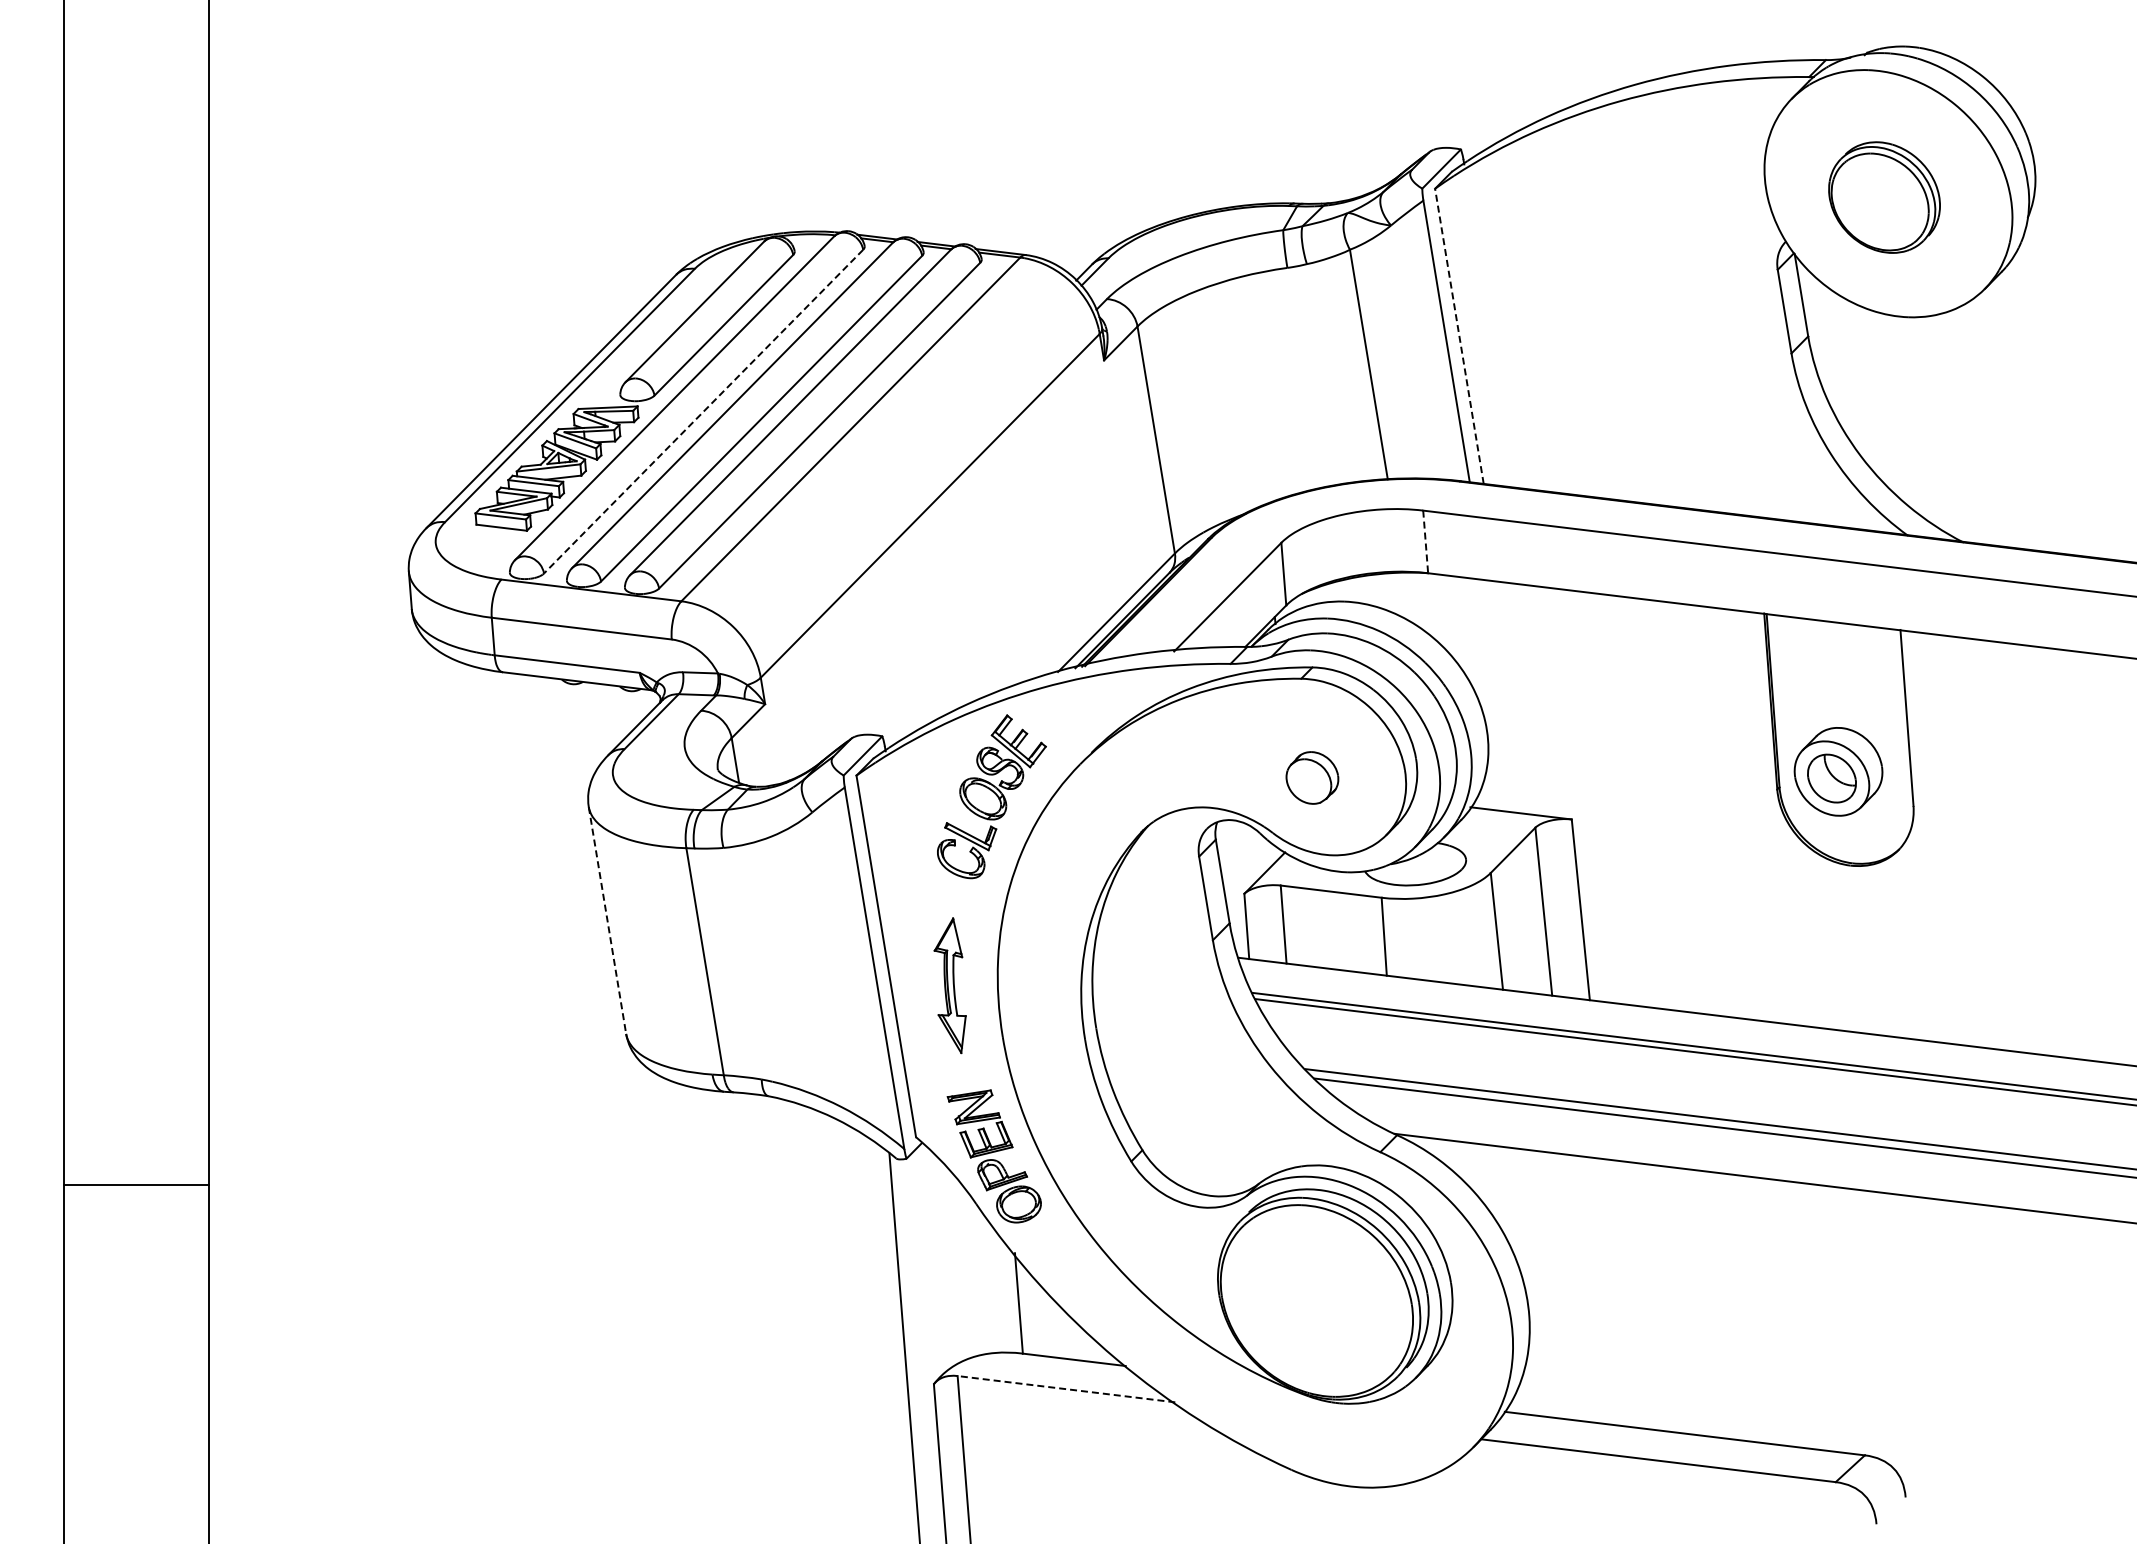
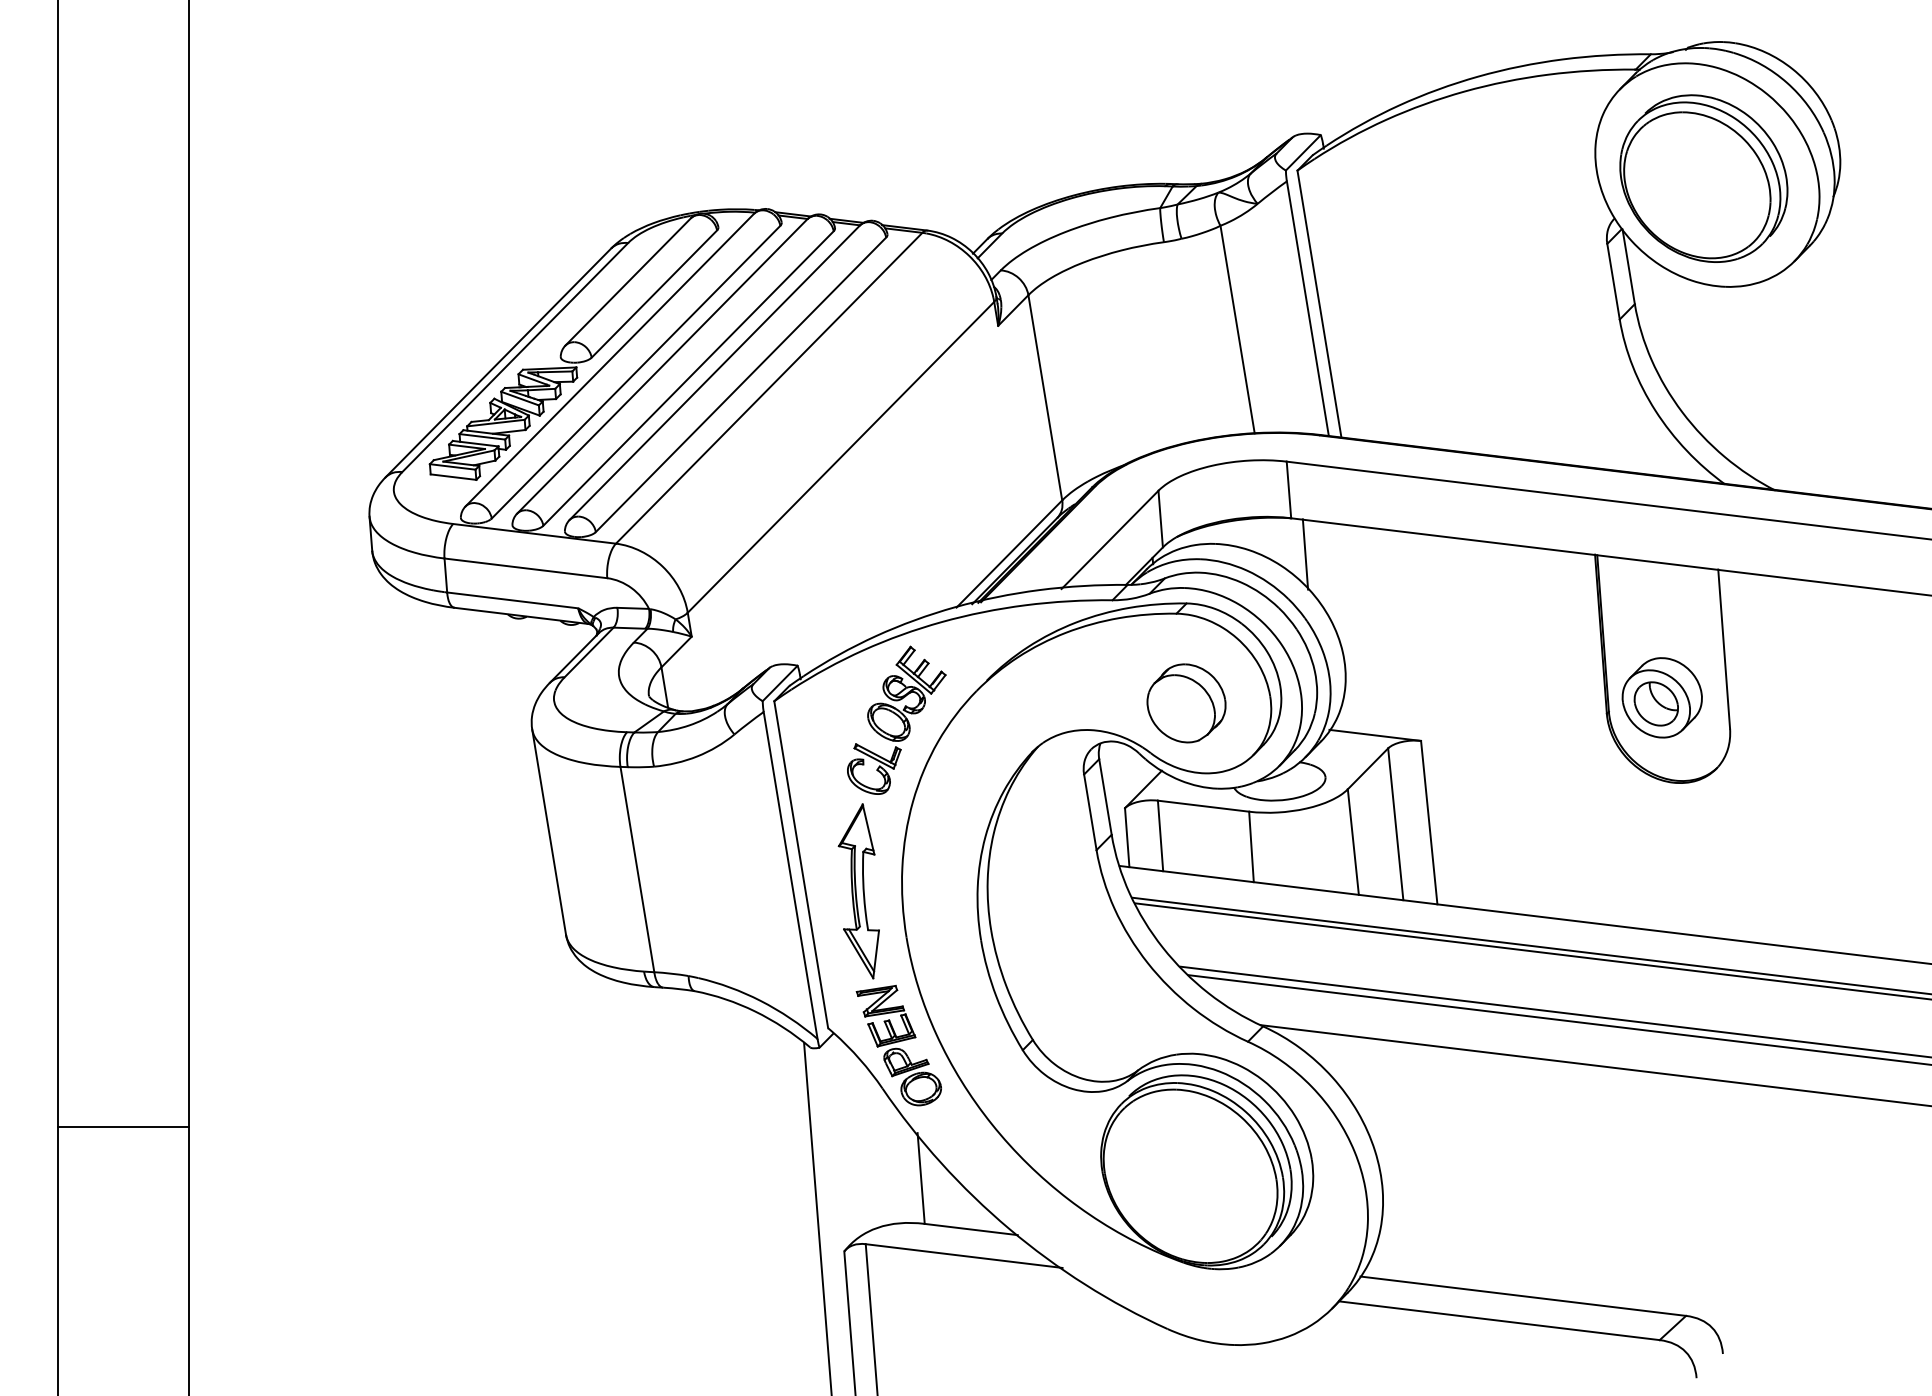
part: (1884, 197) -> (1703, 178), size x1.67
line: (1459, 336) -> (1319, 304), dashed -> solid
line: (703, 412) -> (635, 372), dashed -> solid
line: (1425, 542) -> (1288, 490), dashed -> solid
line: (1443, 613) -> (1305, 554), added
part: (1312, 777) -> (1186, 702), size x1.67
line: (607, 920) -> (549, 832), dashed -> solid
part: (950, 985) -> (859, 891), size x1.43
line: (136, 1185) -> (123, 1127), moved
line: (1066, 1389) -> (964, 1256), dashed -> solid

